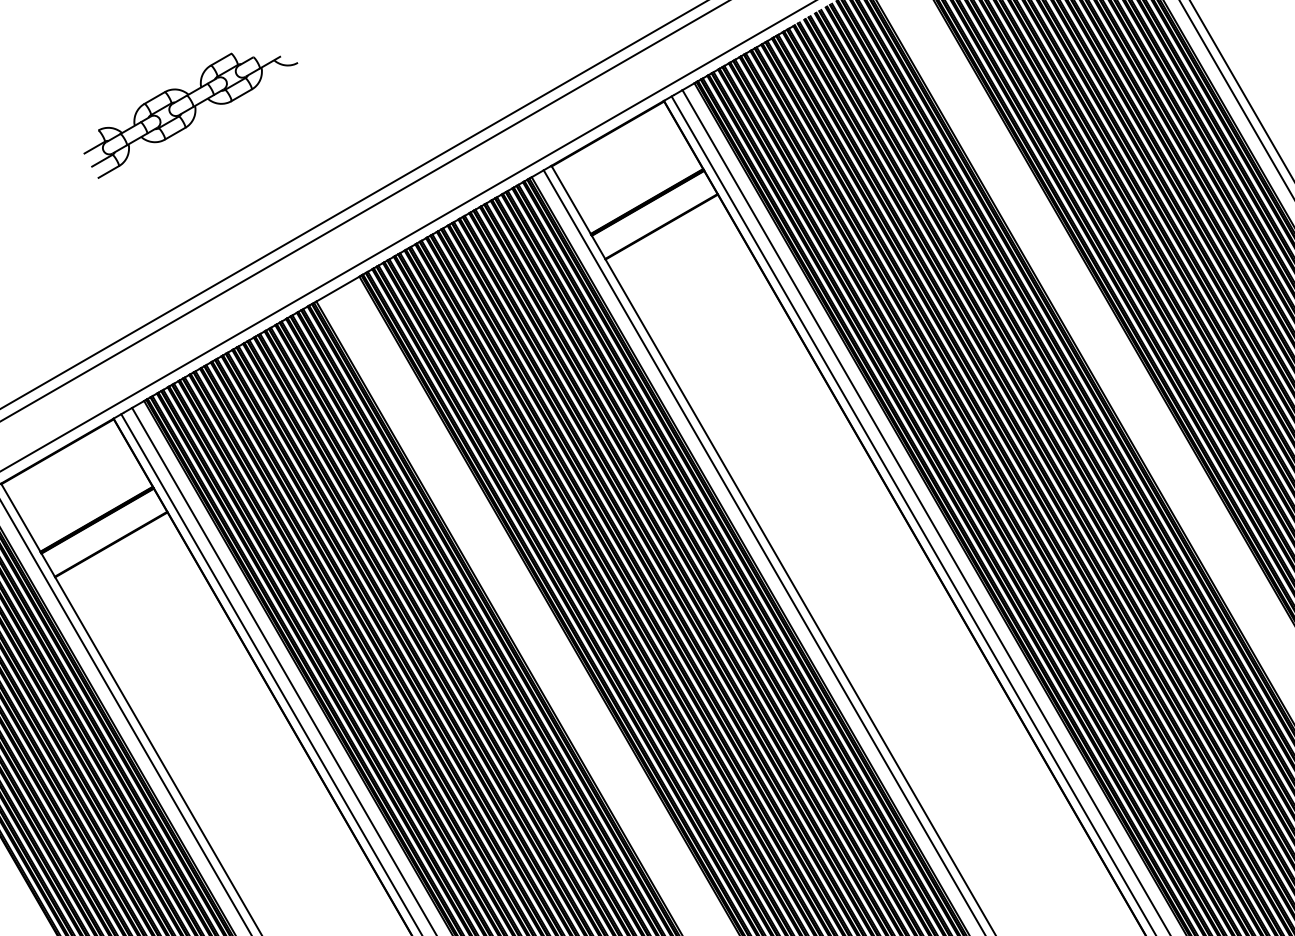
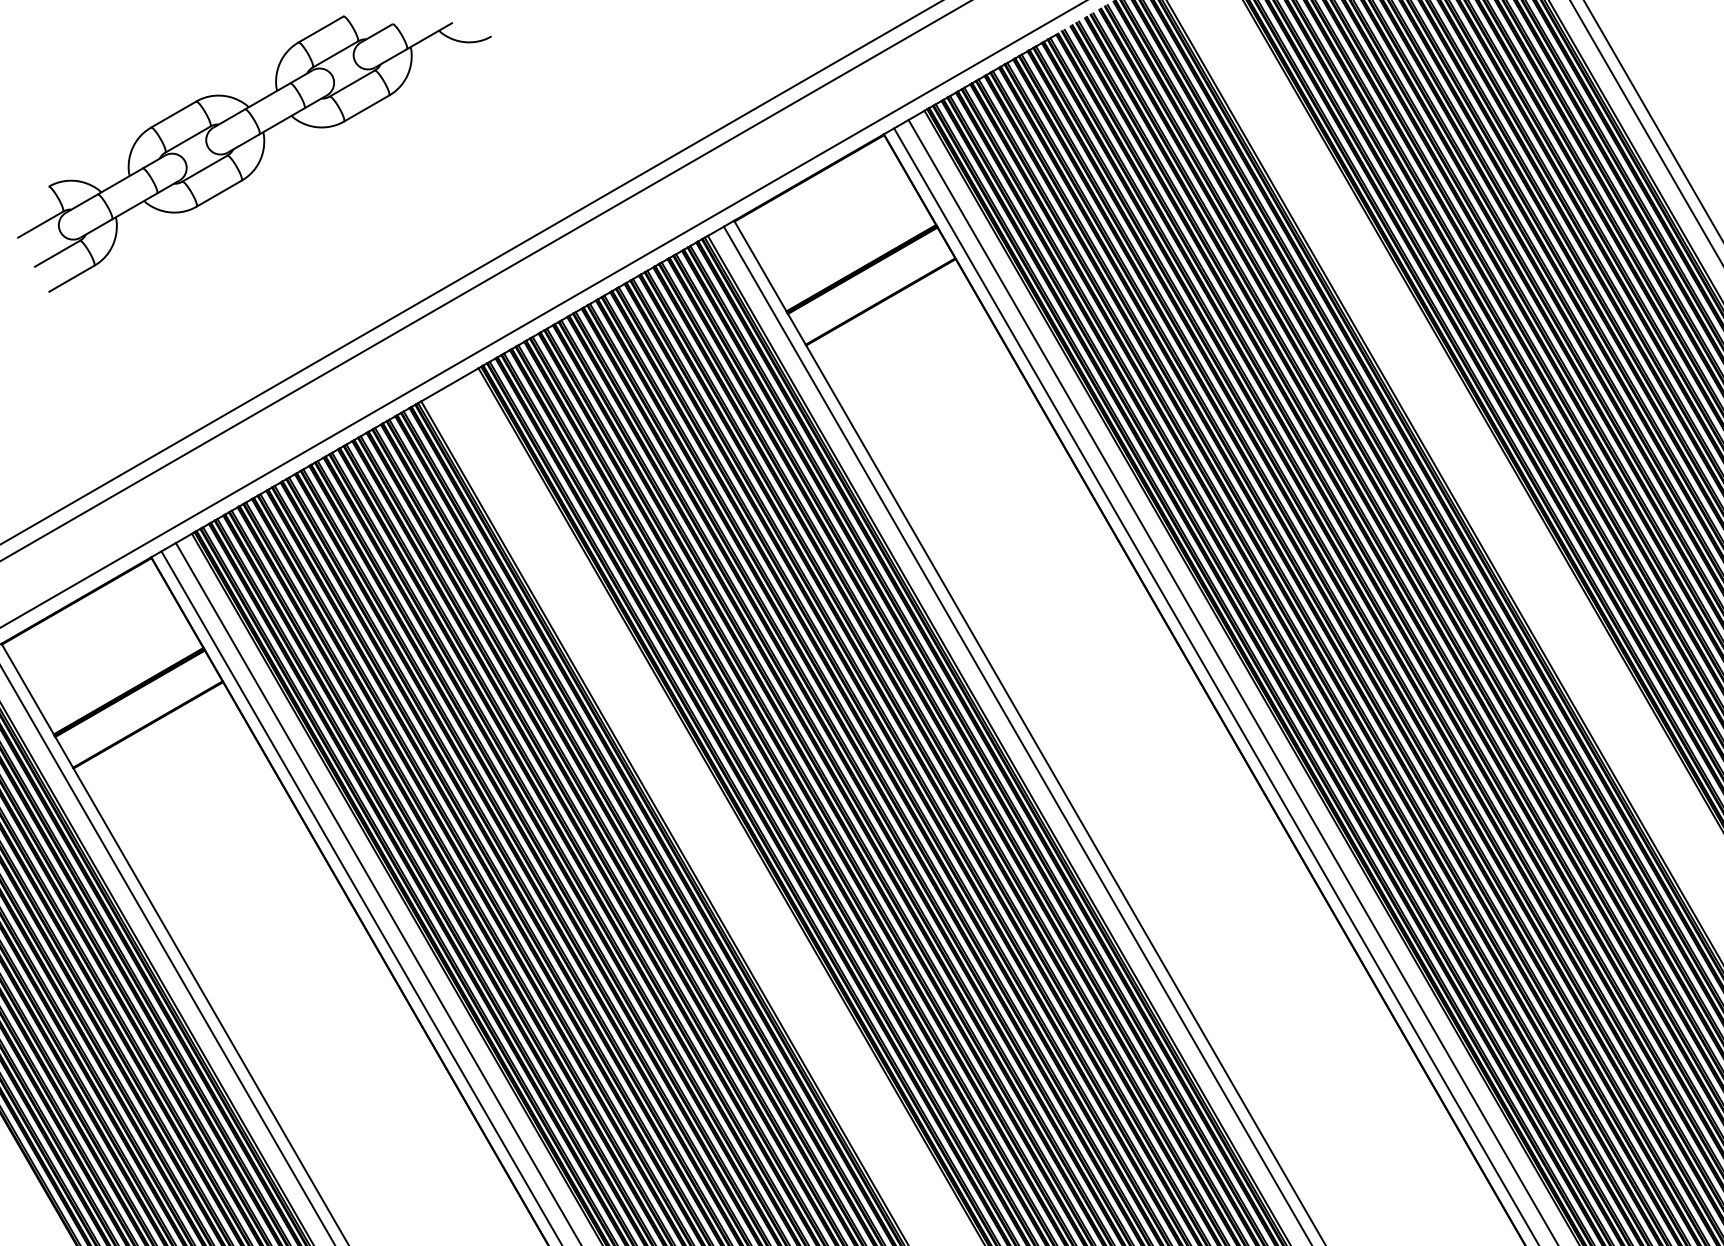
part: (190, 115) -> (253, 153), size x1.67

